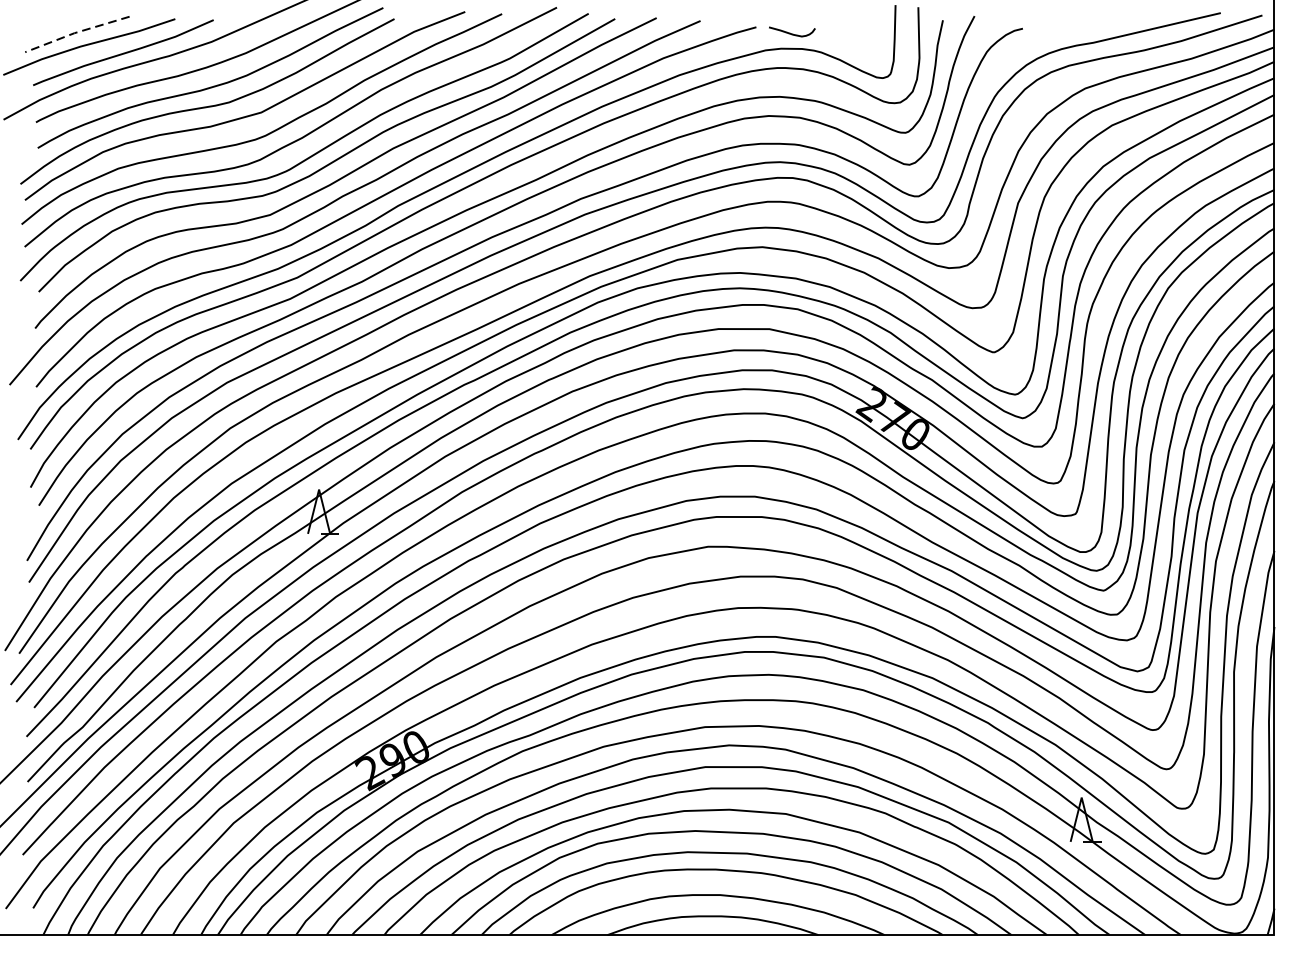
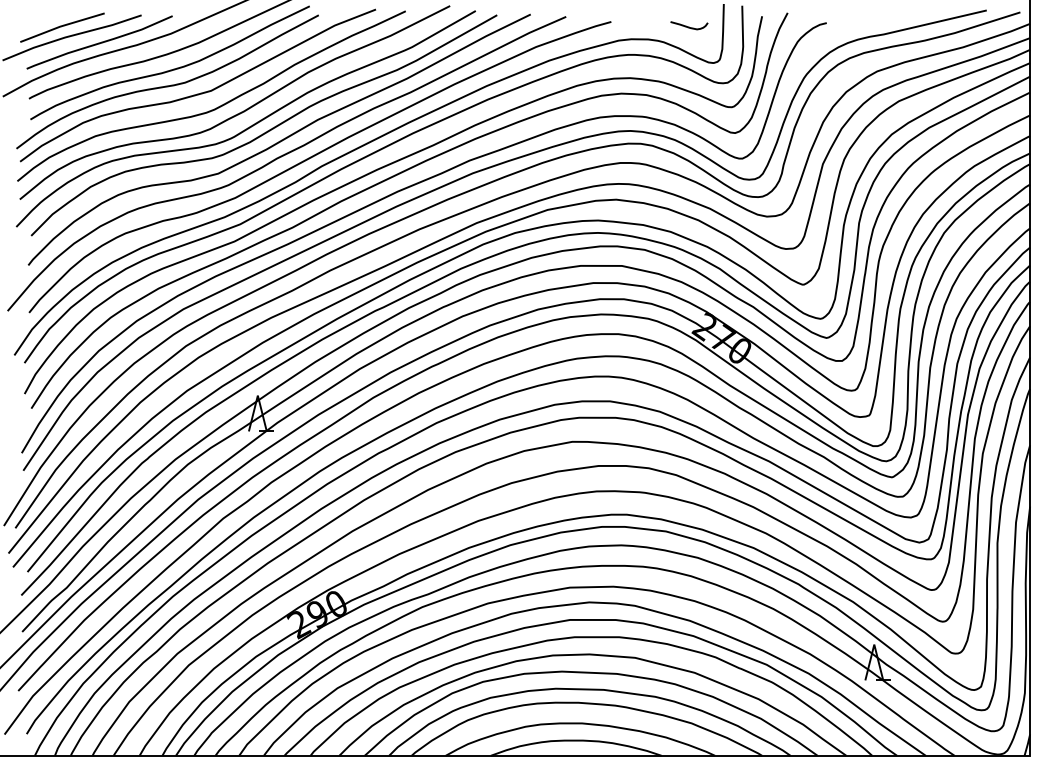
line: (76, 32) -> (61, 26), dashed -> solid
curve: (792, 32) -> (689, 26), moved

